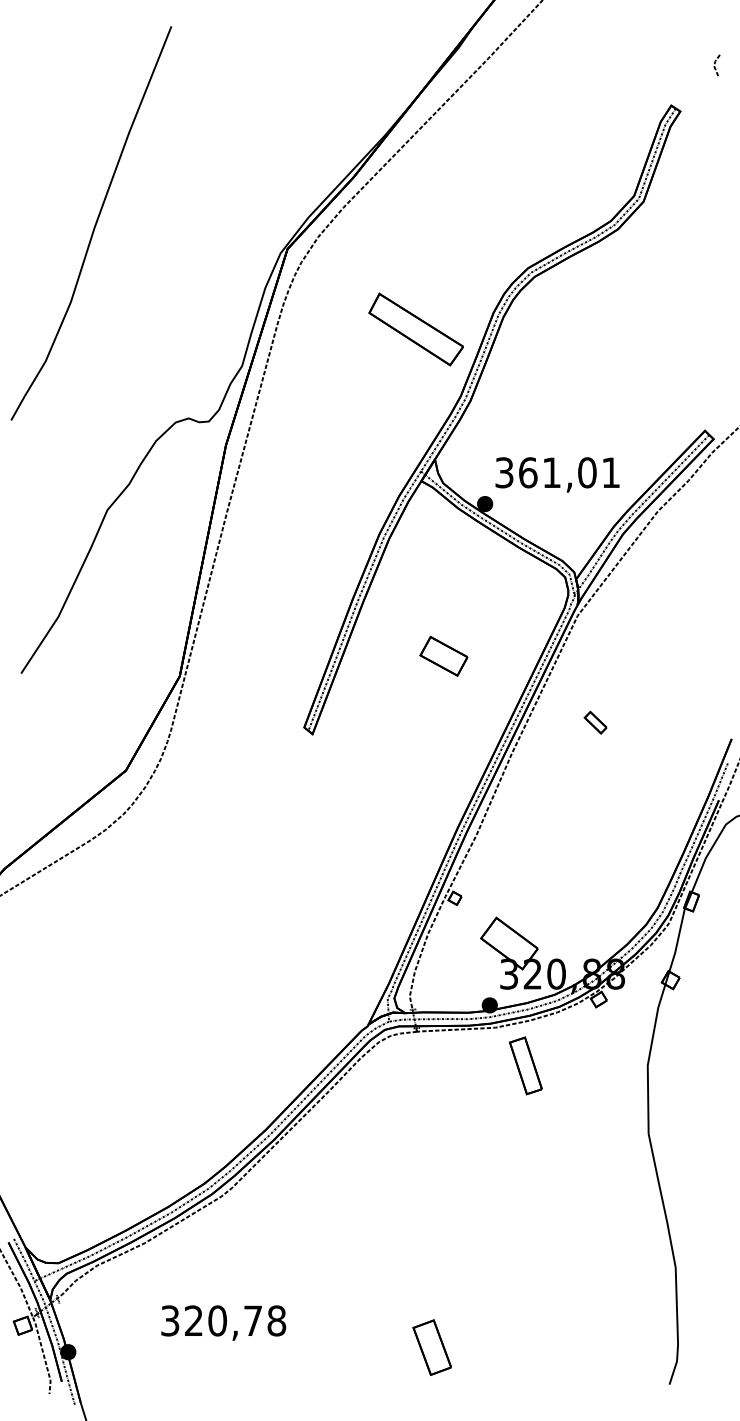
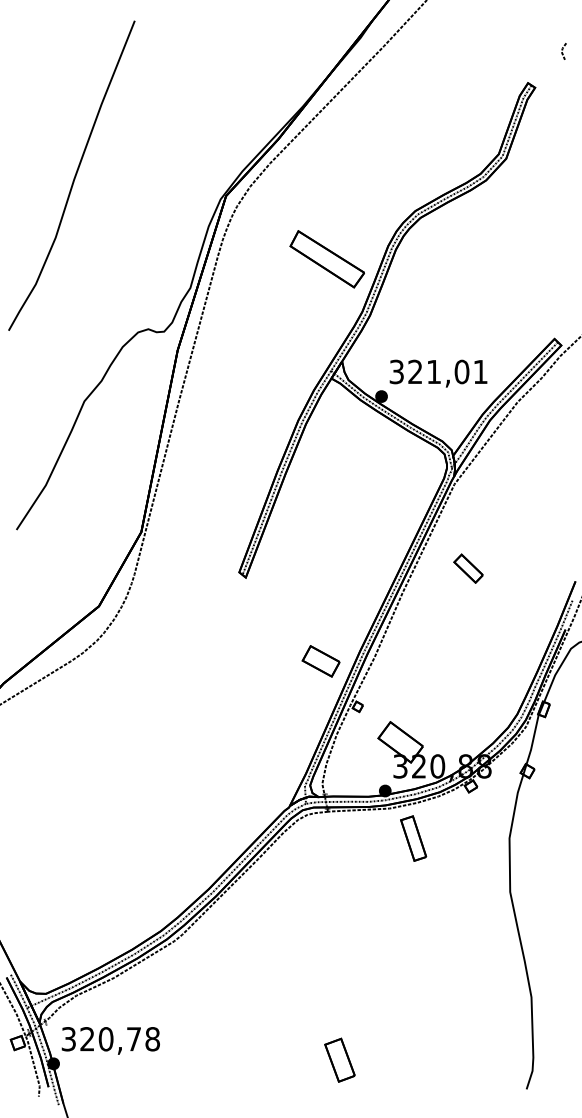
text: (528, 472) -> (415, 371), 361,01 -> 321,01
part: (443, 656) -> (320, 661), moved
part: (595, 722) -> (468, 568), size x1.67
text: (223, 1322) -> (110, 1040), moved

